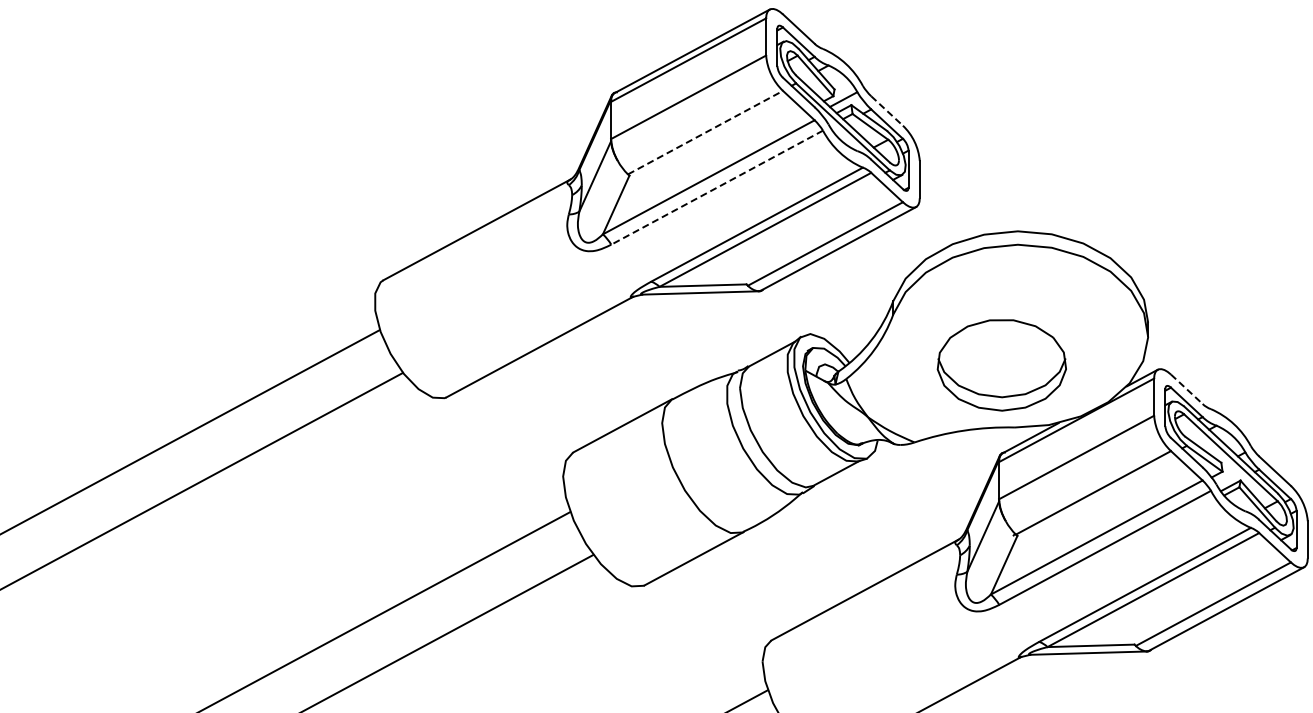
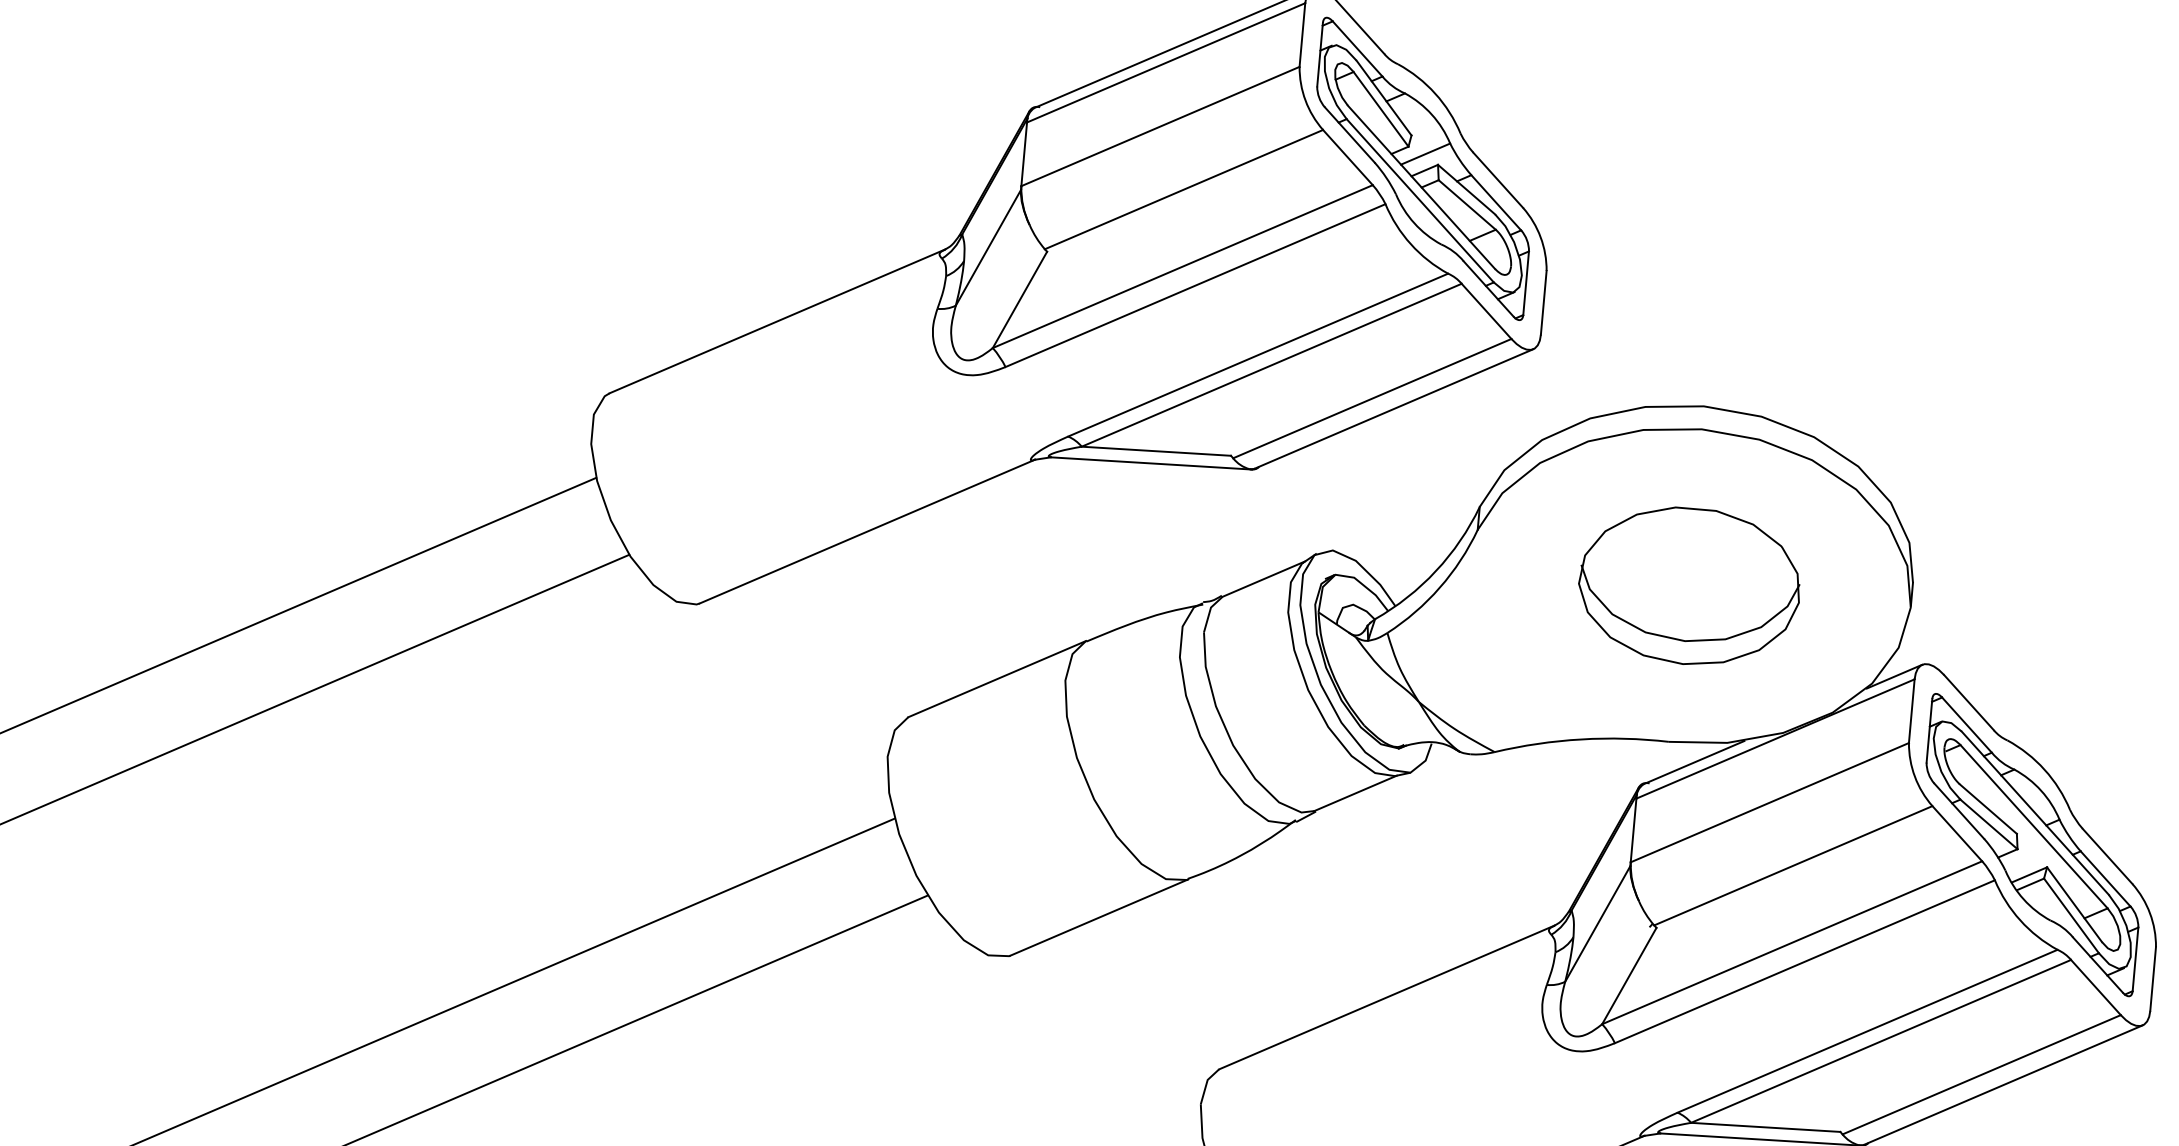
line: (887, 111) -> (1498, 181), dashed -> solid
line: (705, 132) -> (1183, 189), dashed -> solid
line: (716, 187) -> (1194, 285), dashed -> solid
part: (1001, 365) -> (1688, 586), moved
line: (1186, 389) -> (1968, 702), dashed -> solid

